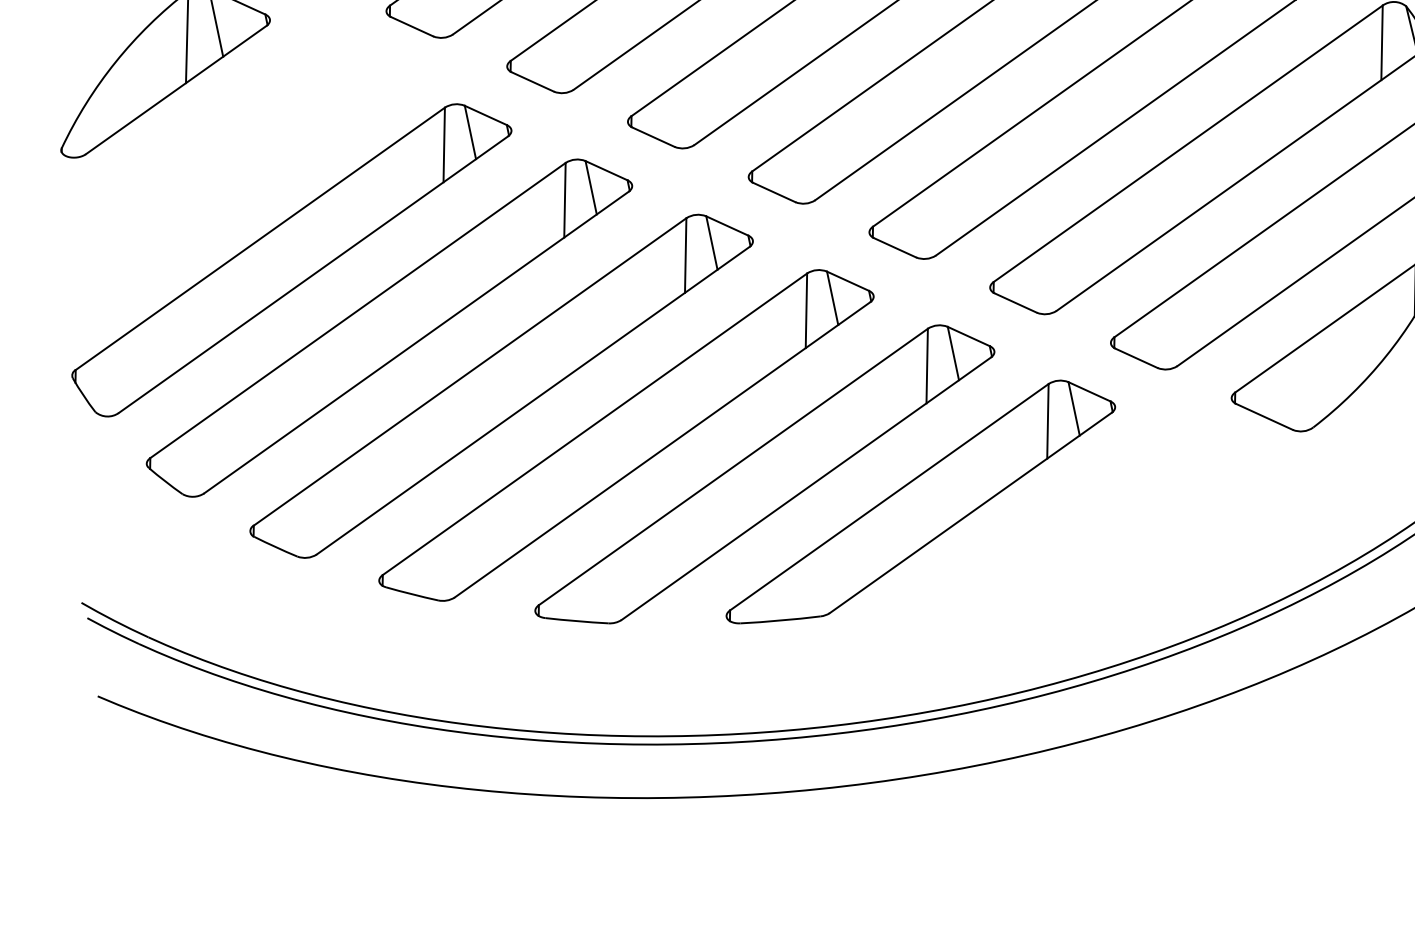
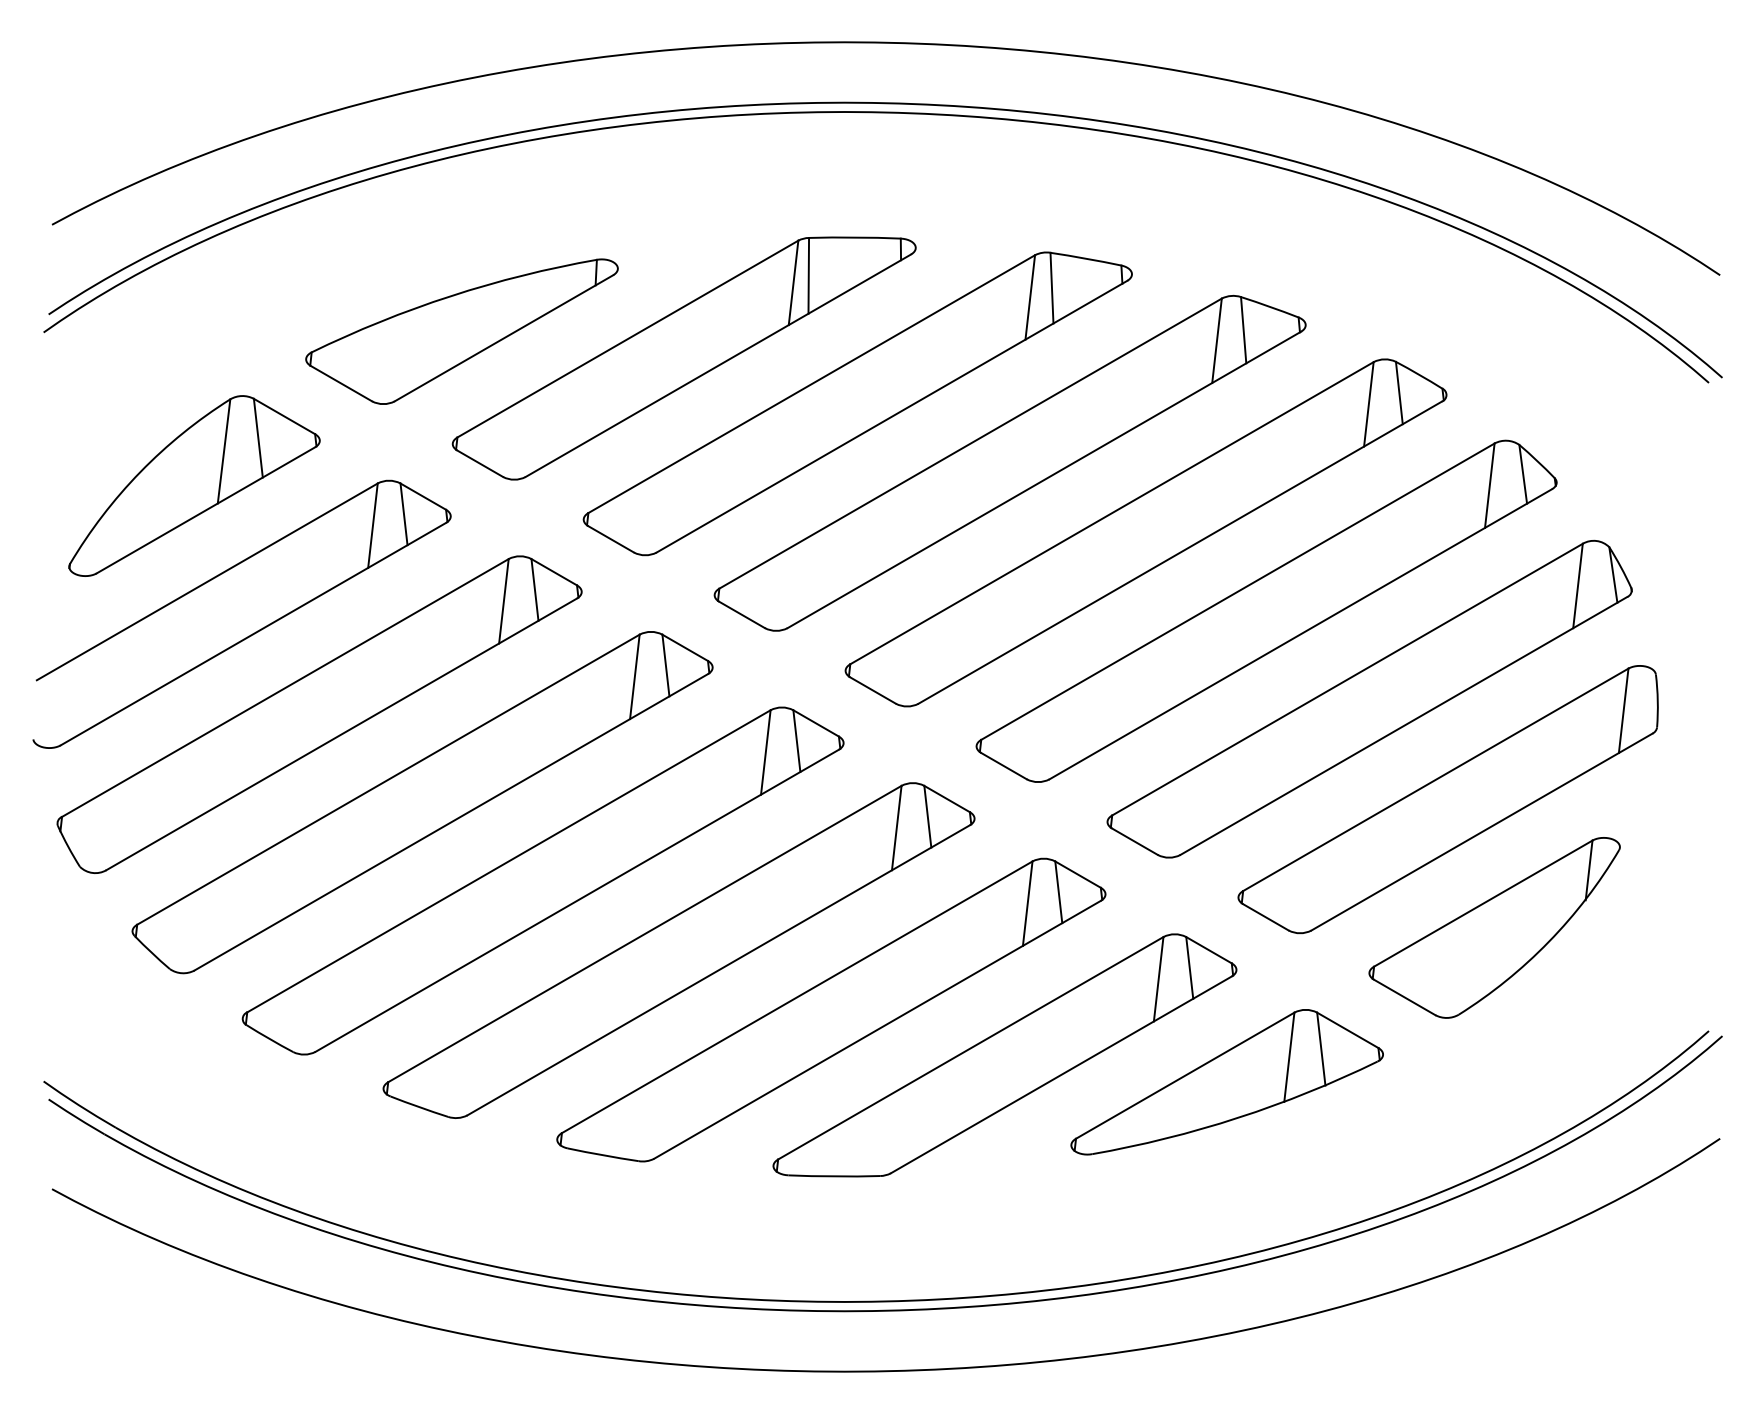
part: (229, 191) -> (255, 631), added
part: (1115, 506) -> (1226, 1082), added

